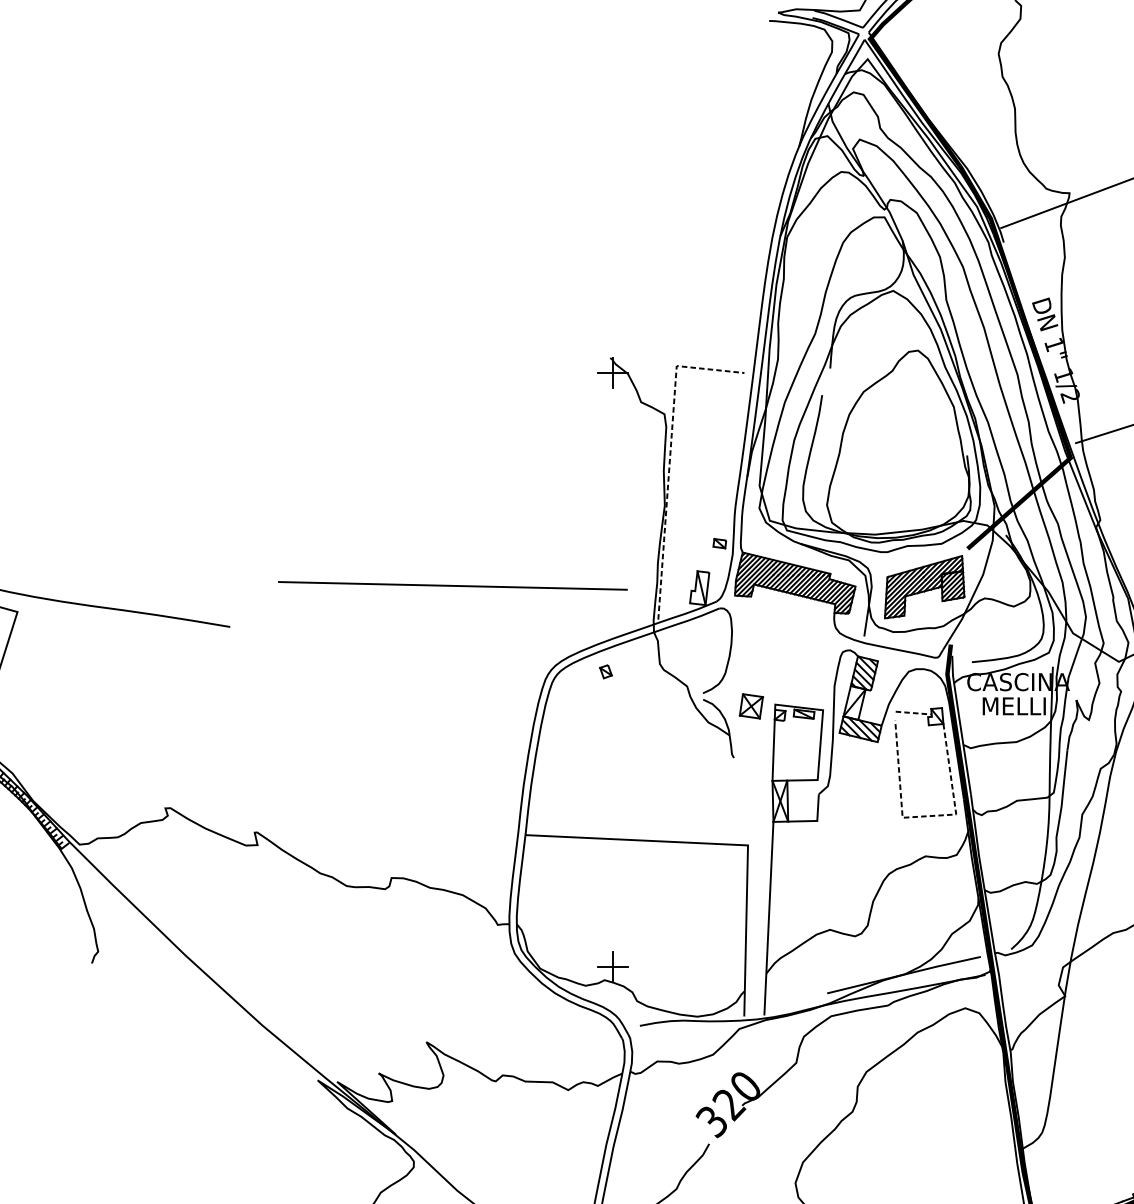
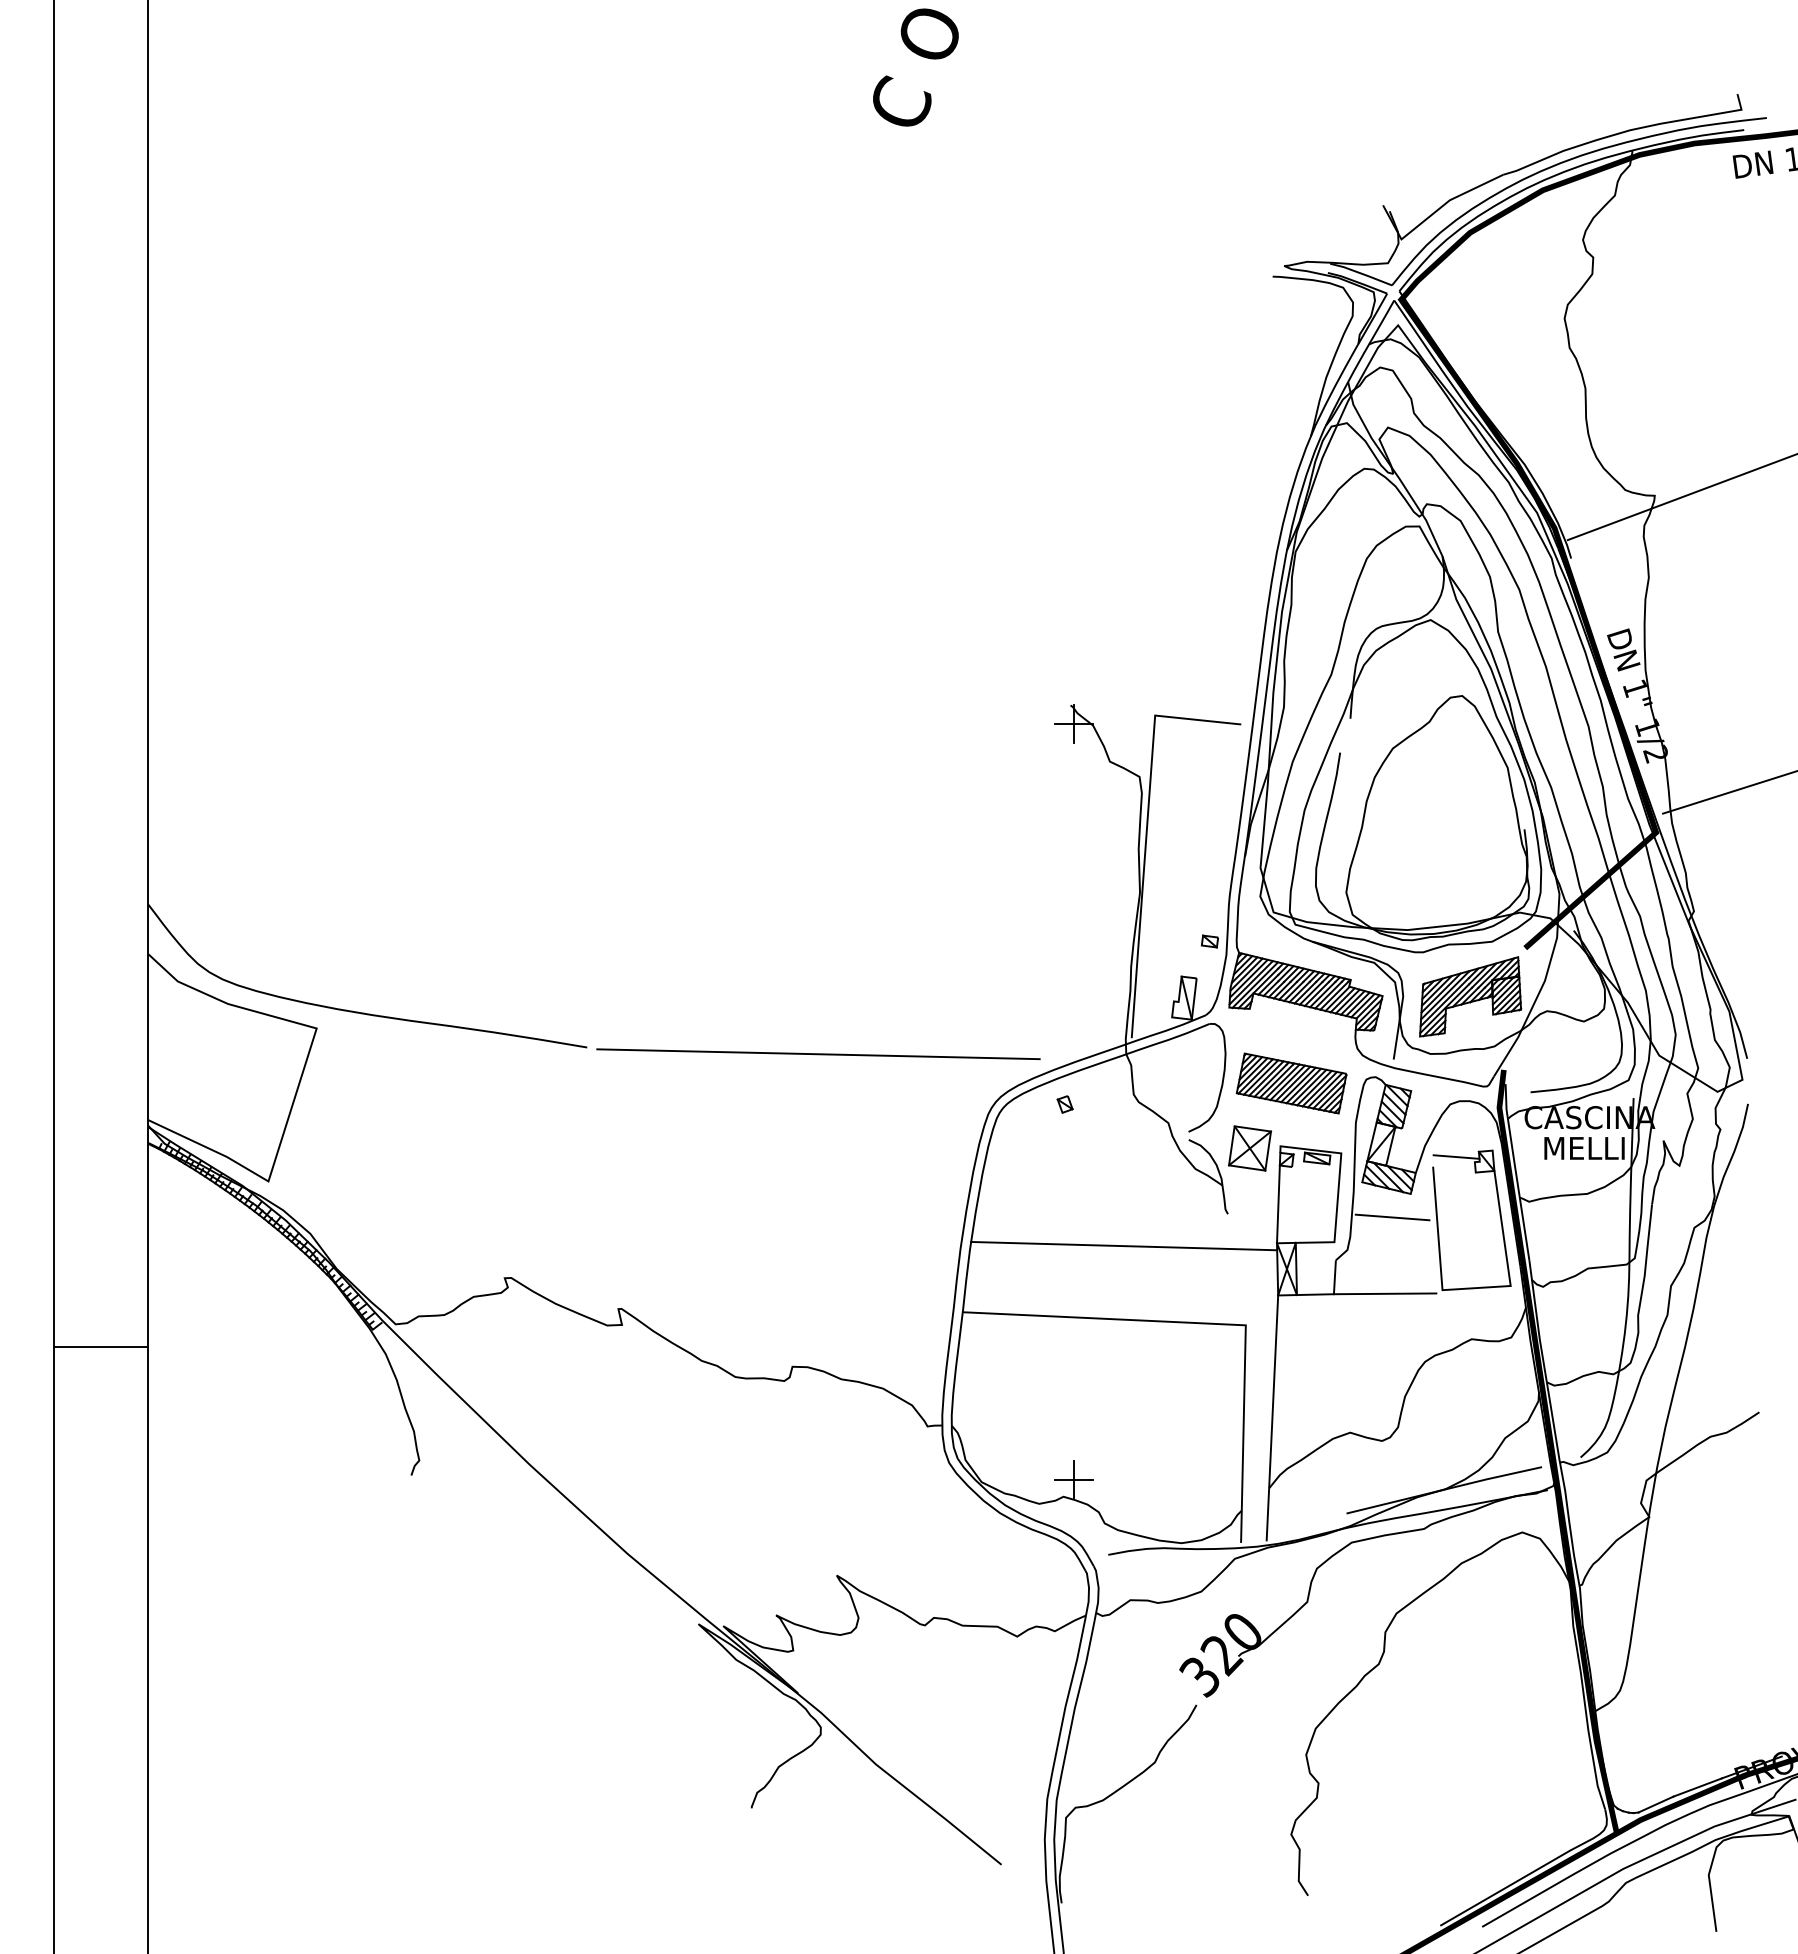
line: (669, 458) -> (1146, 833), dashed -> solid
line: (452, 585) -> (818, 1053), moved
part: (783, 655) -> (1291, 1083), added
part: (751, 706) -> (1250, 1148), size x1.43
line: (913, 713) -> (1456, 1157), dashed -> solid
line: (863, 760) -> (1392, 1217), added
line: (652, 782) -> (1124, 1245), added
line: (927, 816) -> (1473, 1288), dashed -> solid
line: (857, 820) -> (1384, 1293), added

